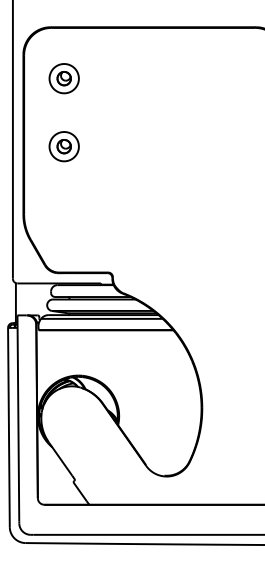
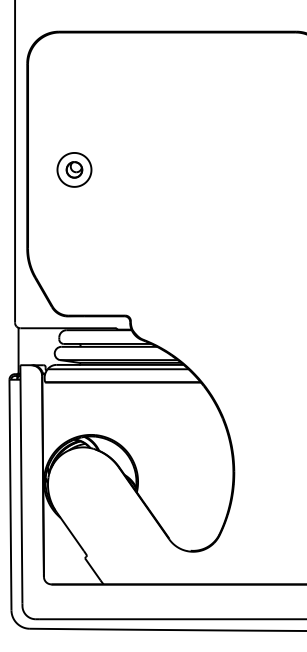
part: (63, 78) -> (73, 91), removed

